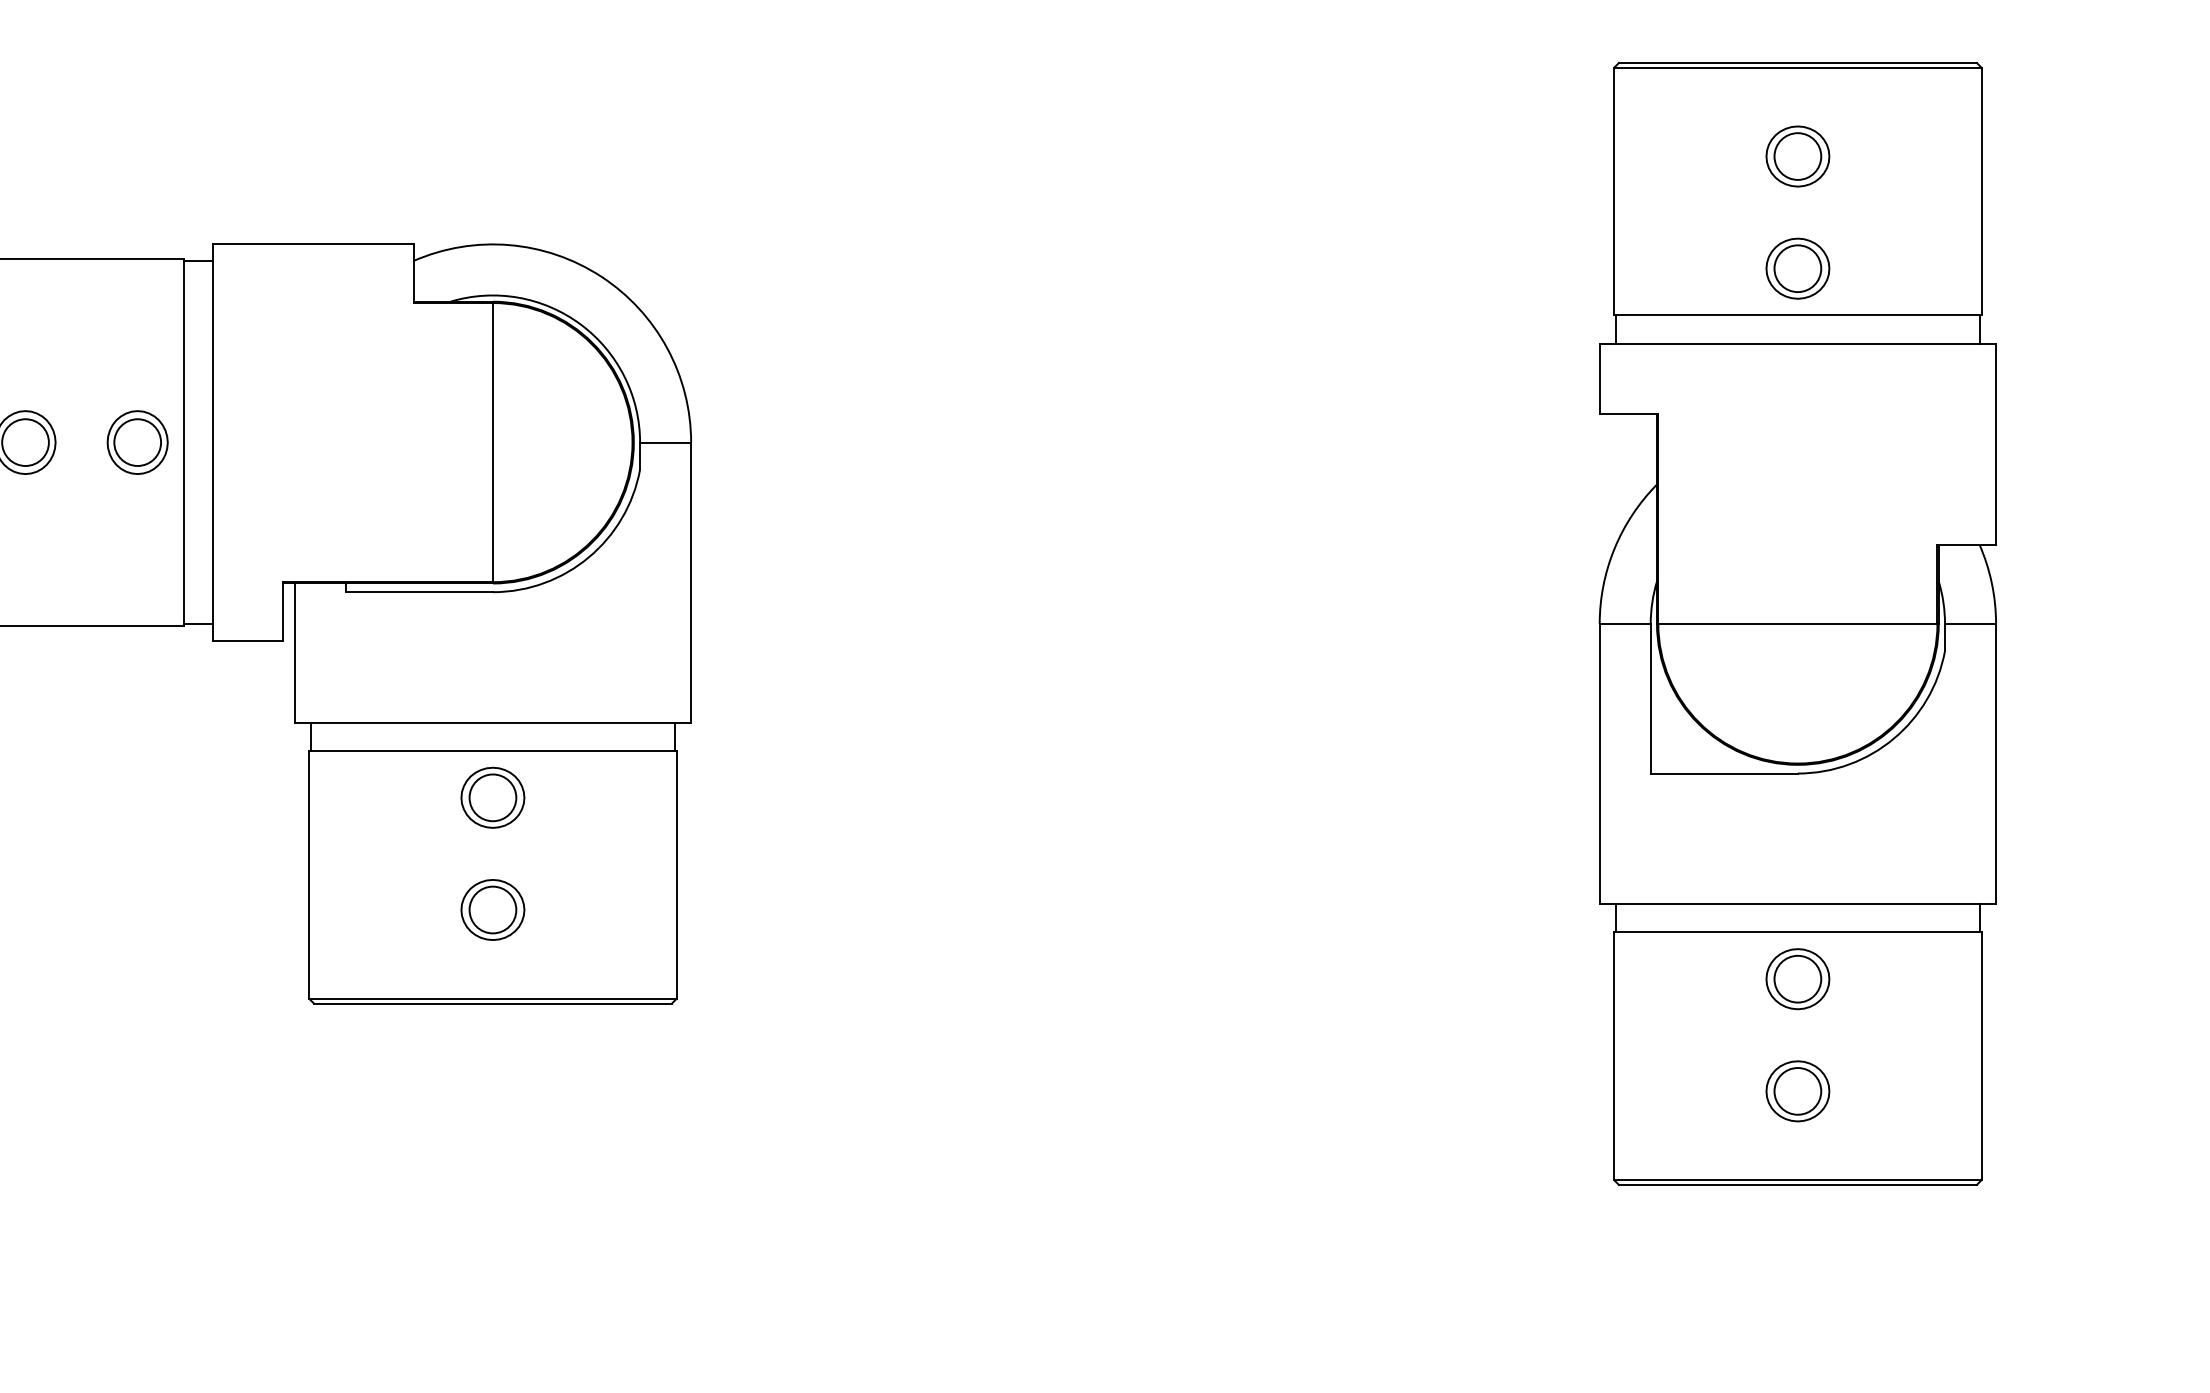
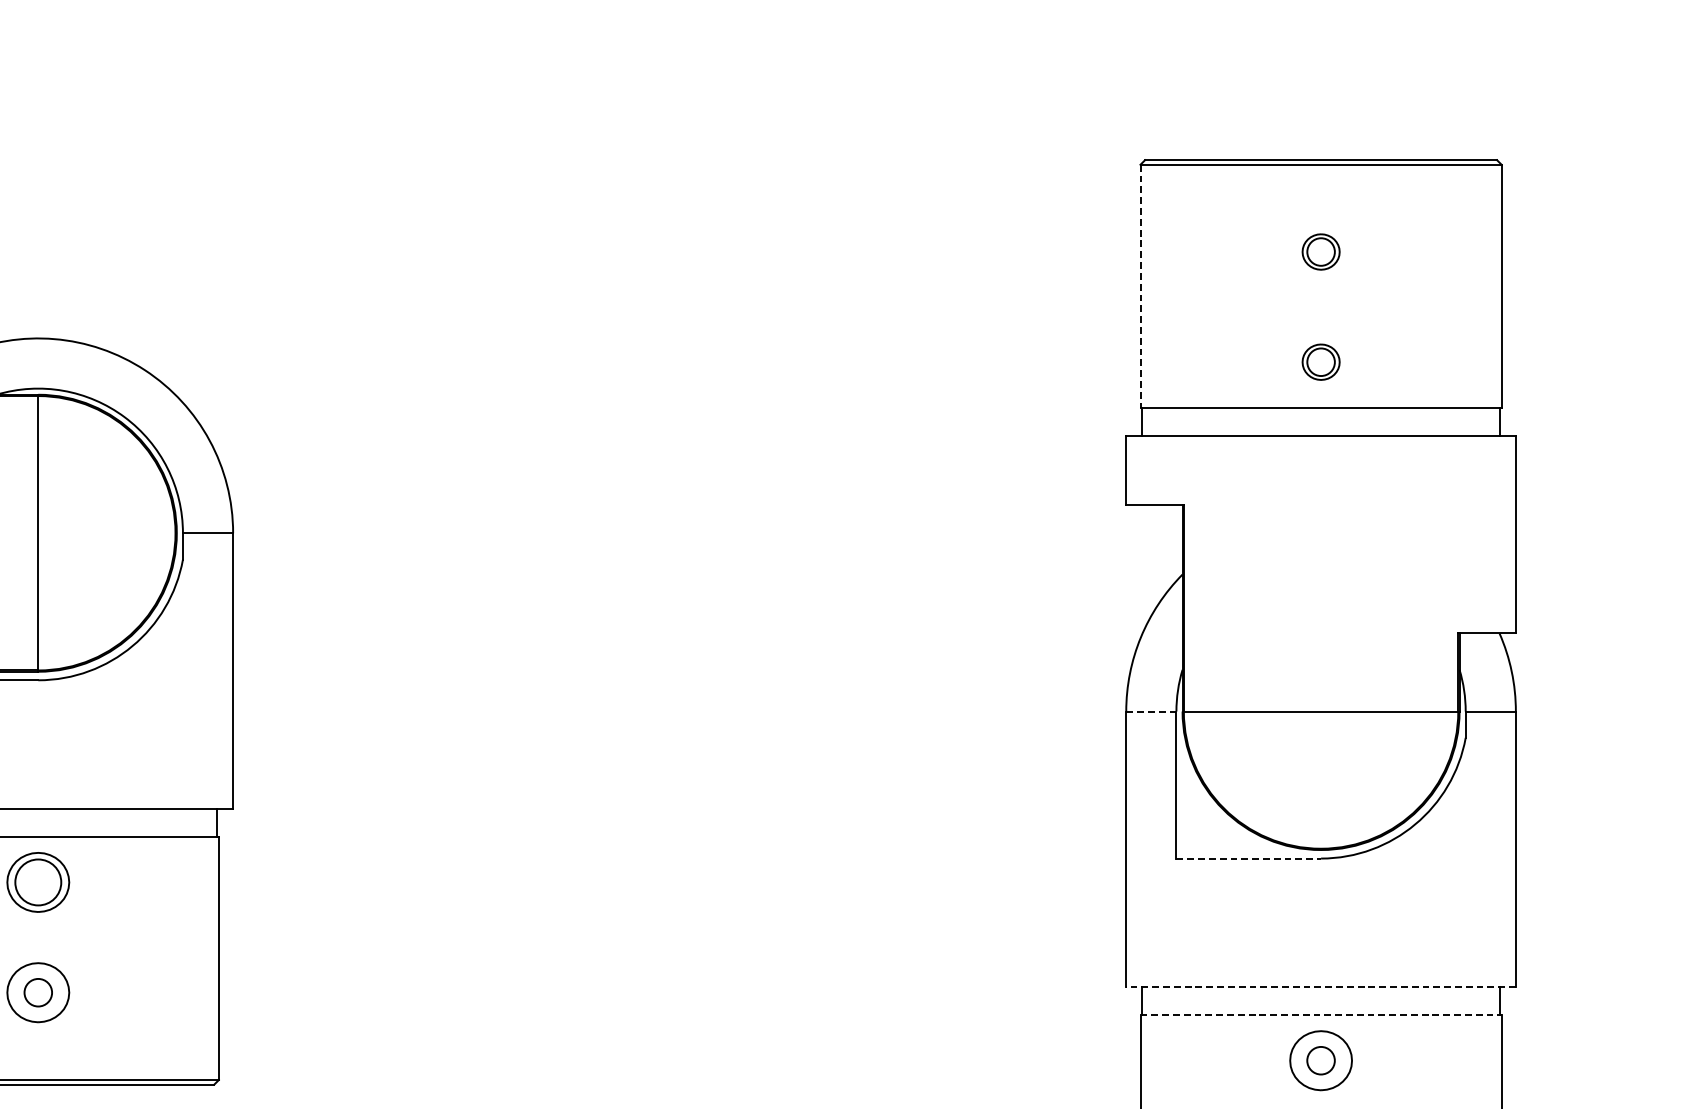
part: (1797, 156) -> (1320, 252), size x0.6
line: (1614, 191) -> (1140, 286), solid -> dashed
part: (1797, 268) -> (1320, 362), size x0.6
line: (1625, 623) -> (1151, 711), solid -> dashed
line: (1724, 773) -> (1248, 858), solid -> dashed
line: (1797, 904) -> (1320, 987), solid -> dashed
circle: (492, 909) -> (37, 992), size x0.6
line: (1797, 932) -> (1320, 1014), solid -> dashed
circle: (1797, 978) -> (1320, 1060), size x0.6

